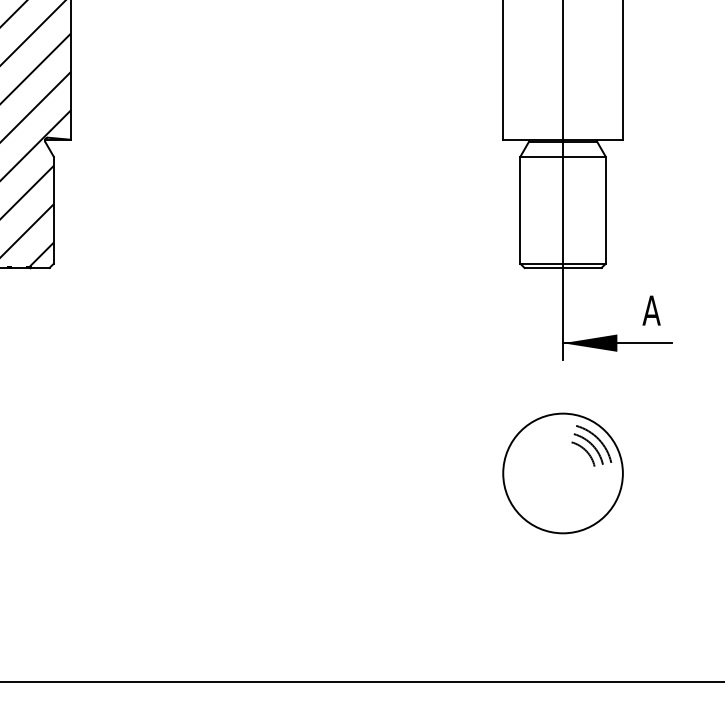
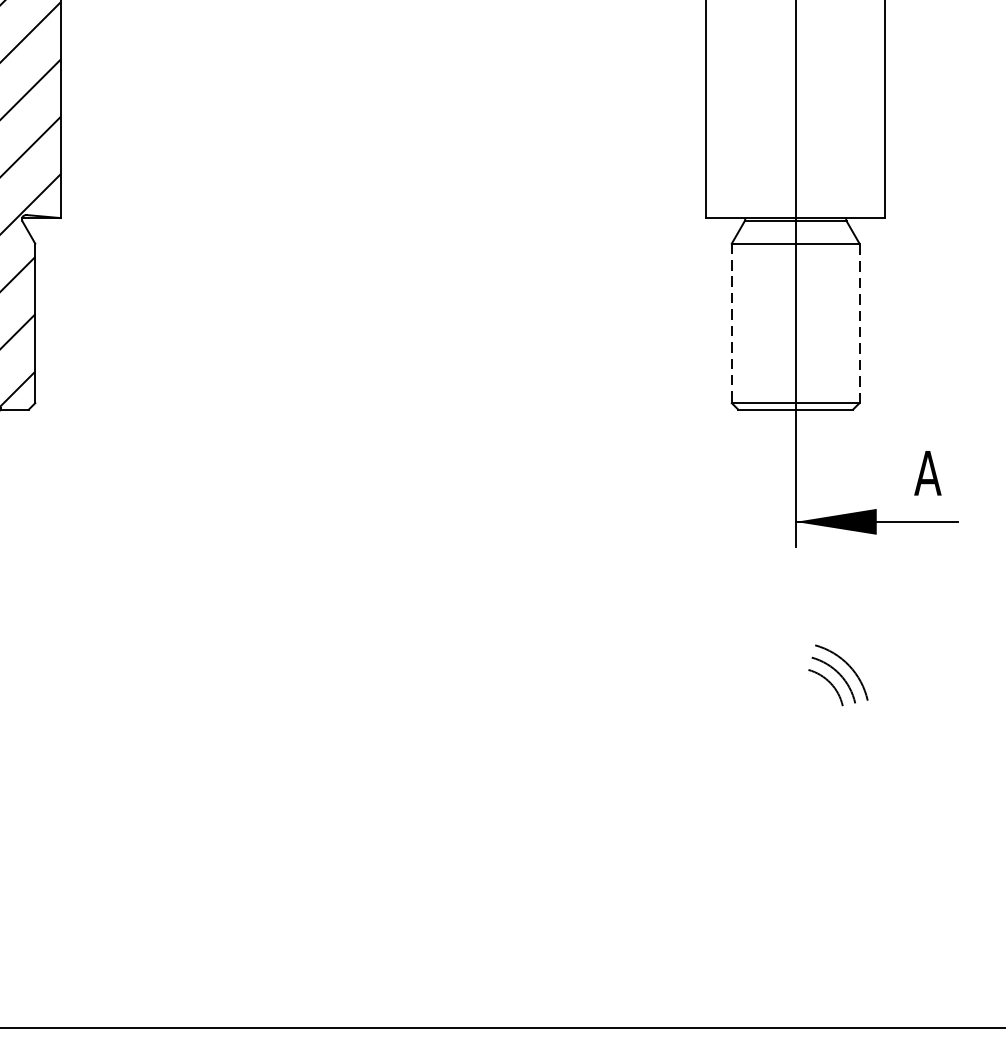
line: (605, 209) -> (859, 322), solid -> dashed
line: (520, 210) -> (732, 323), solid -> dashed
circle: (562, 473) -> (794, 716), removed

